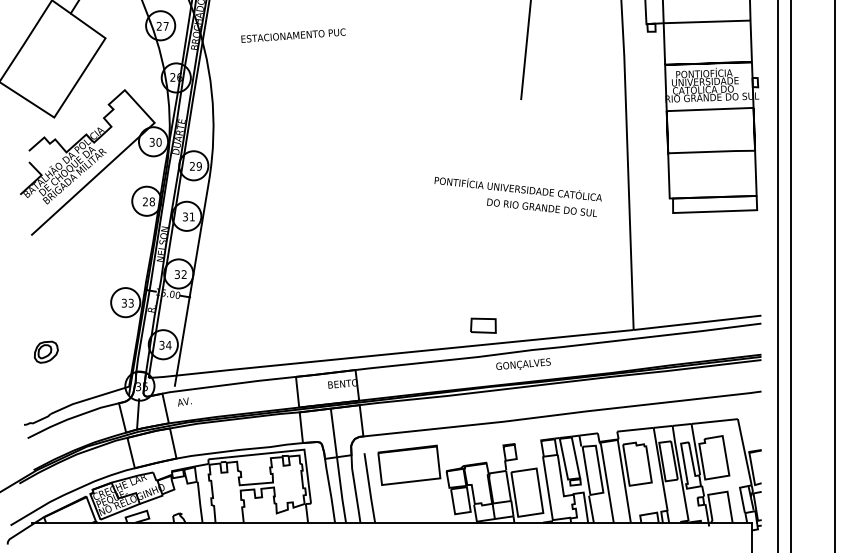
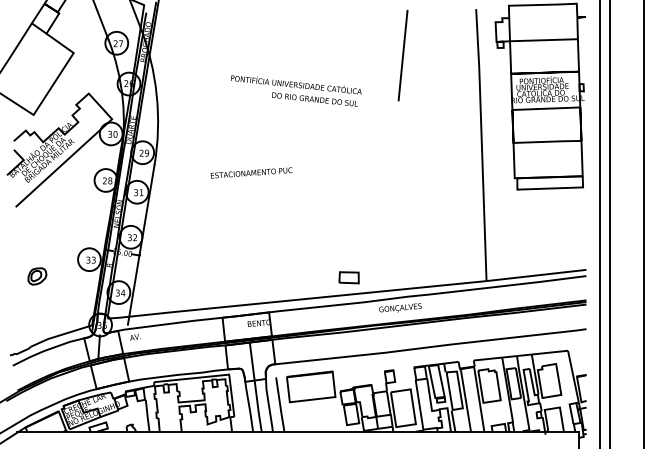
text: (293, 35) -> (251, 172), moved
text: (518, 196) -> (296, 90), moved
part: (482, 325) -> (348, 277), moved
part: (46, 352) -> (37, 276), moved

